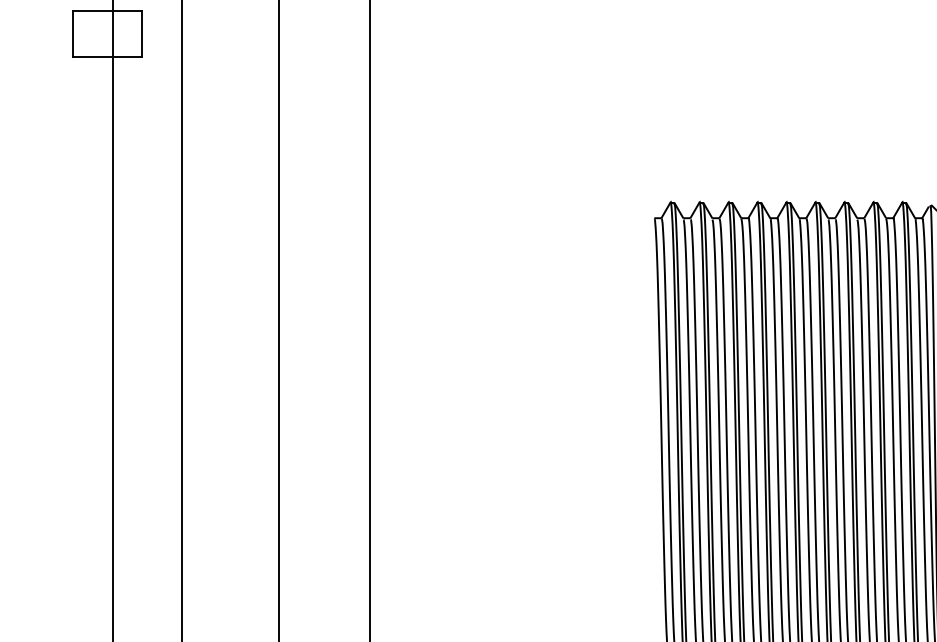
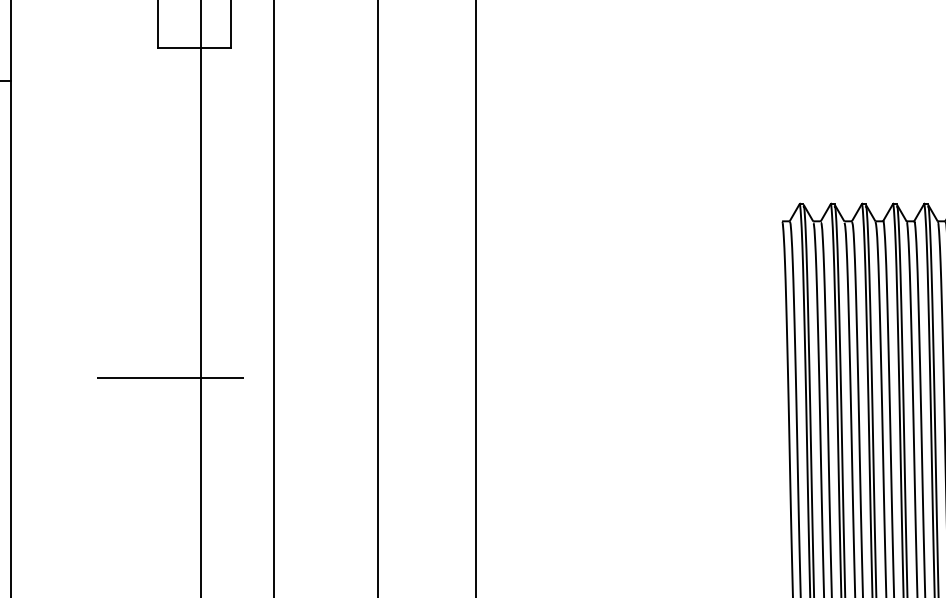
line: (84, 364) -> (169, 378), added

